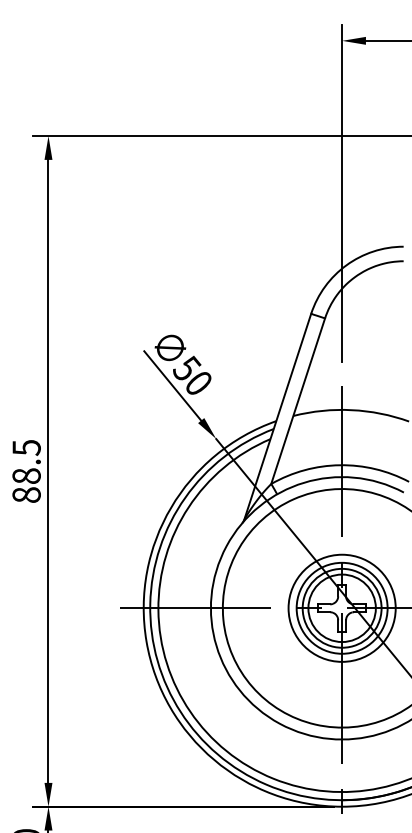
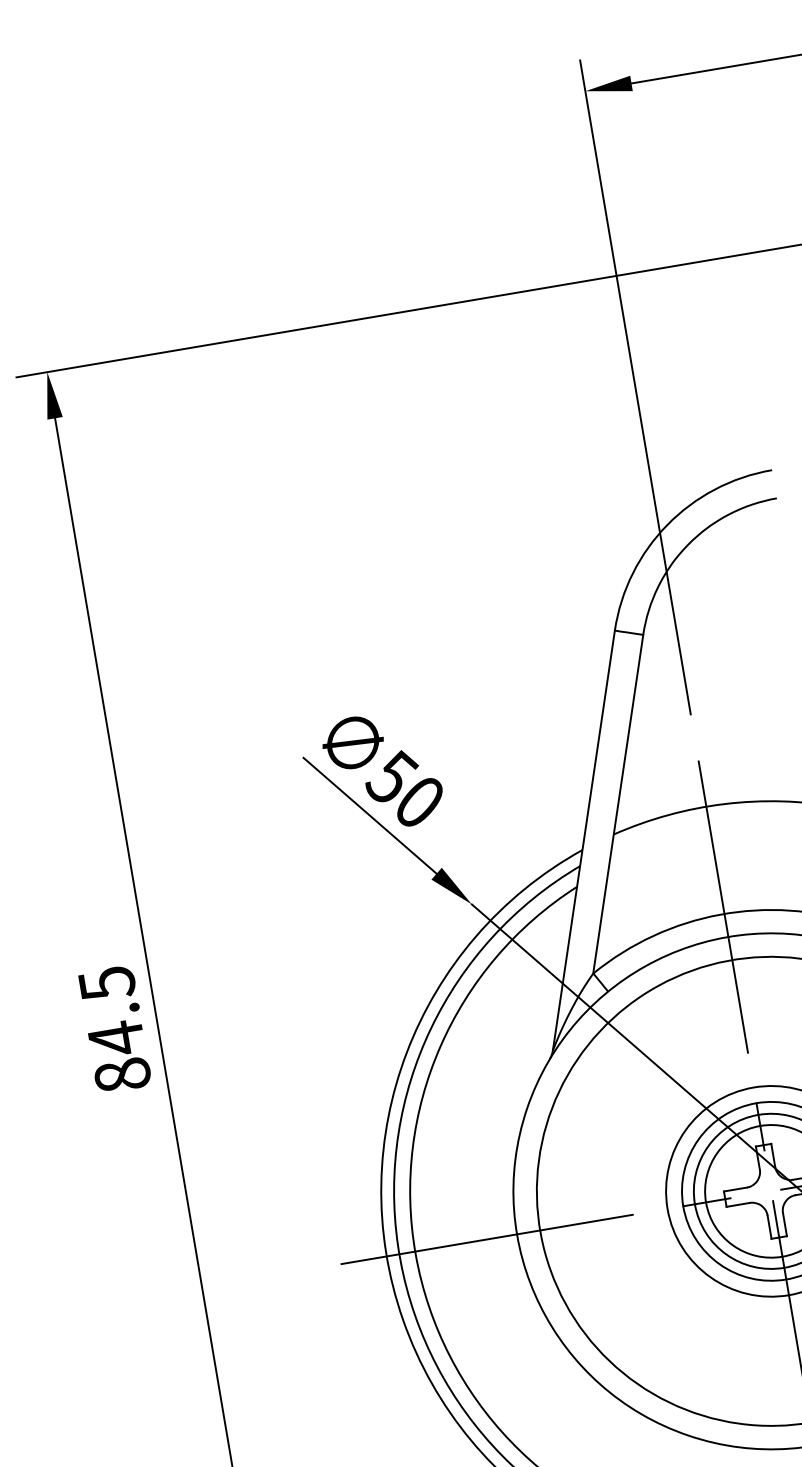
text: (26, 475) -> (115, 1037), 88.5 -> 84.5

